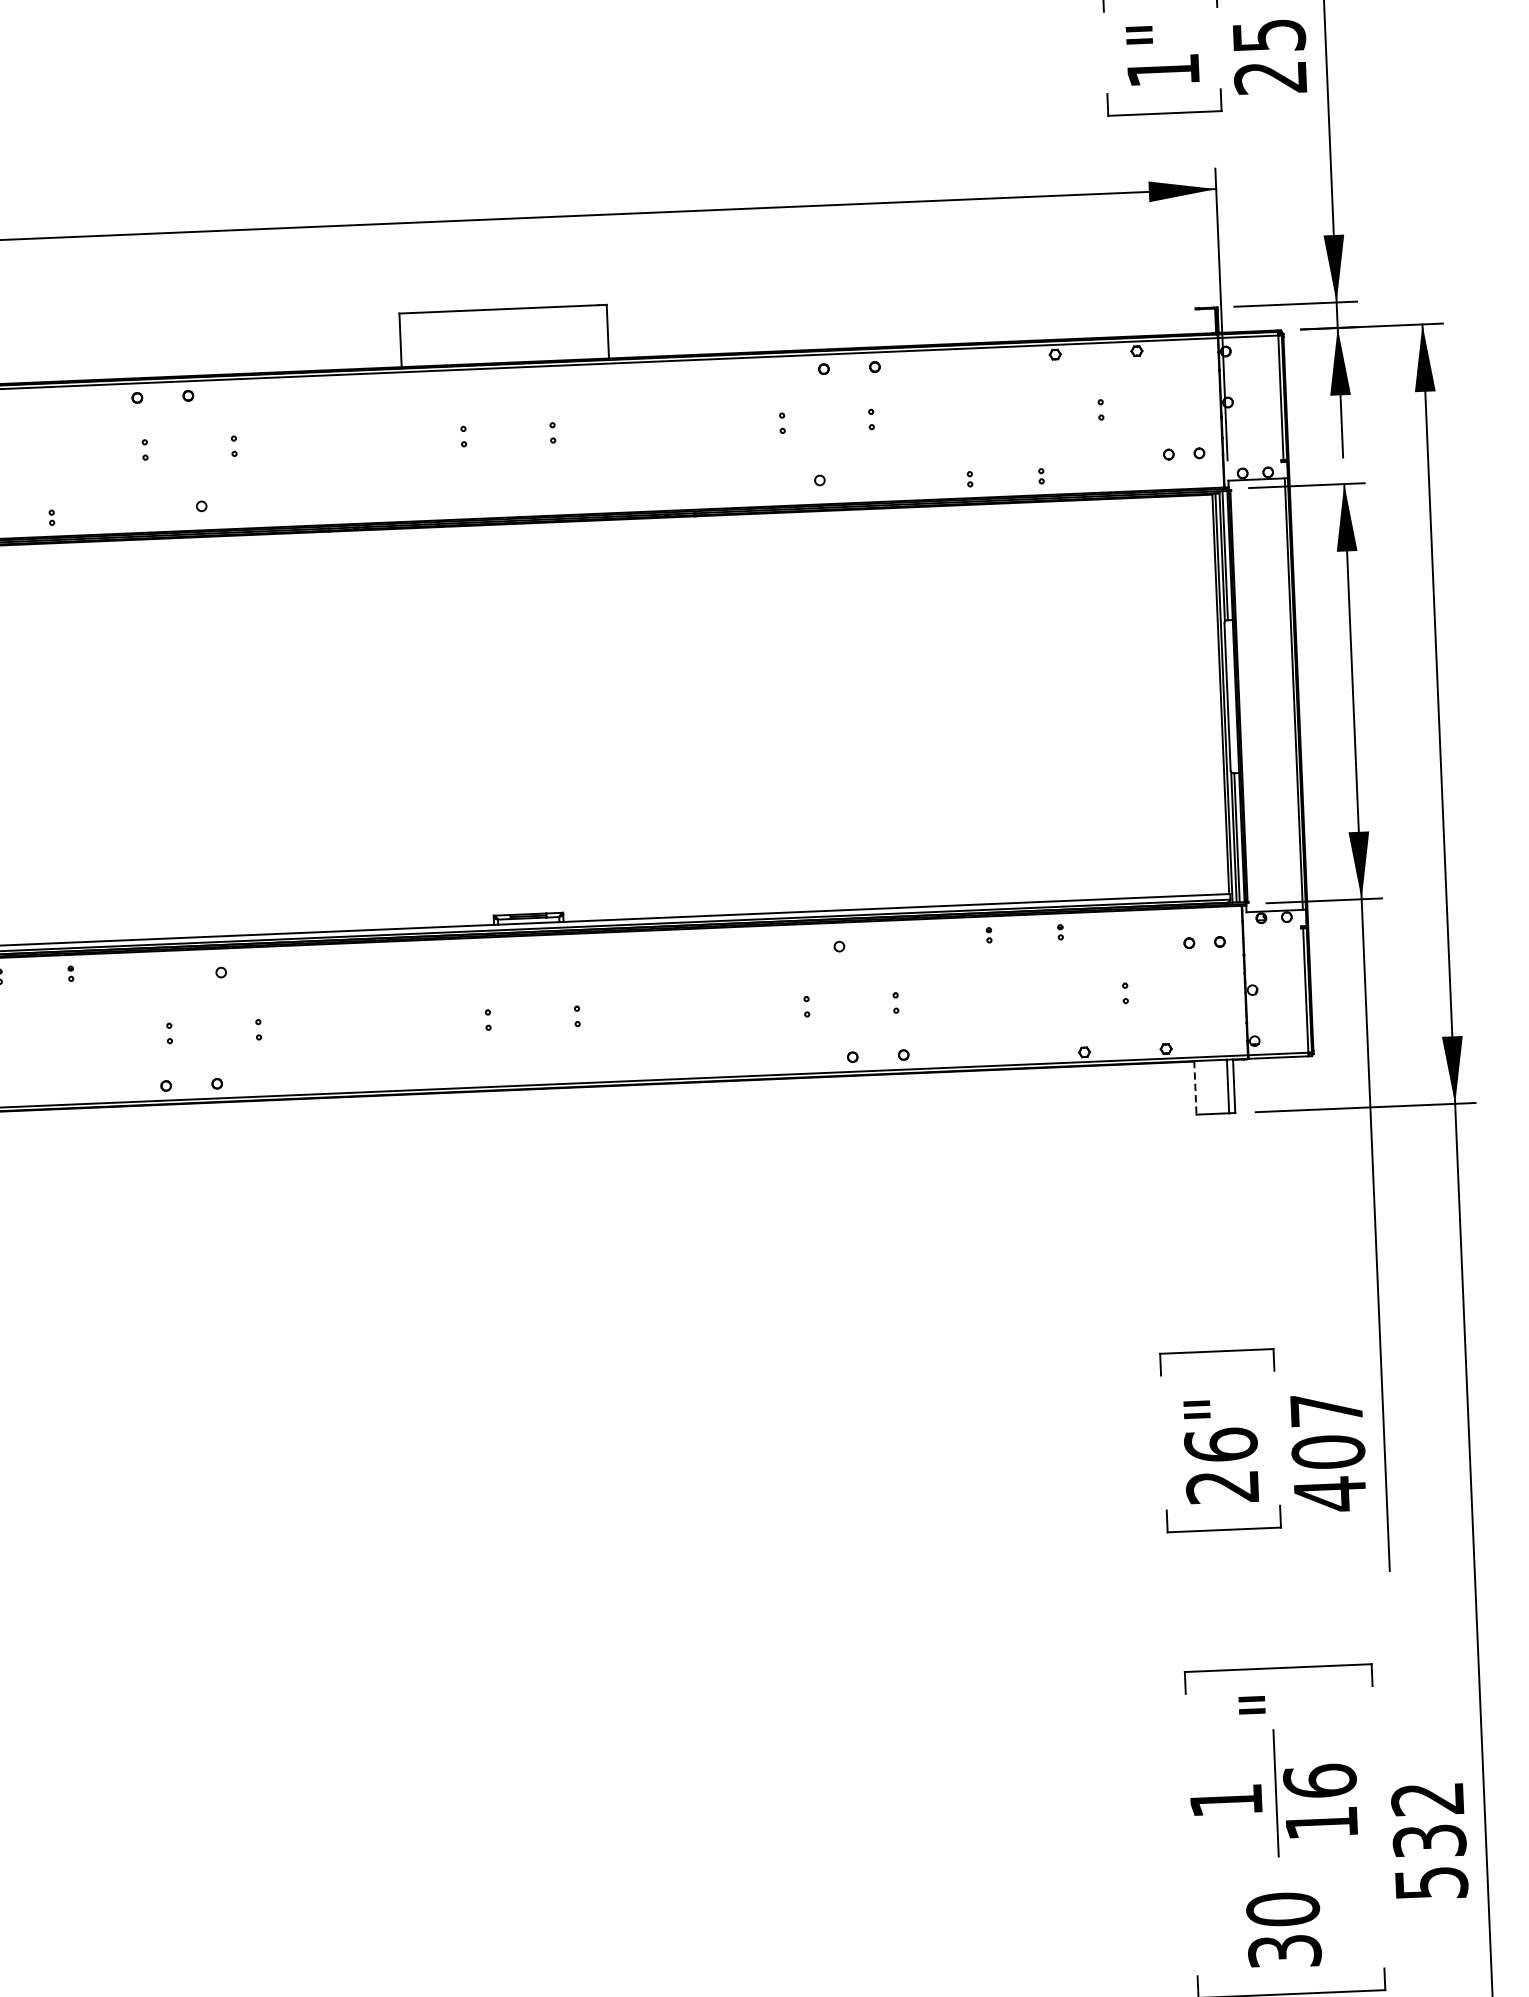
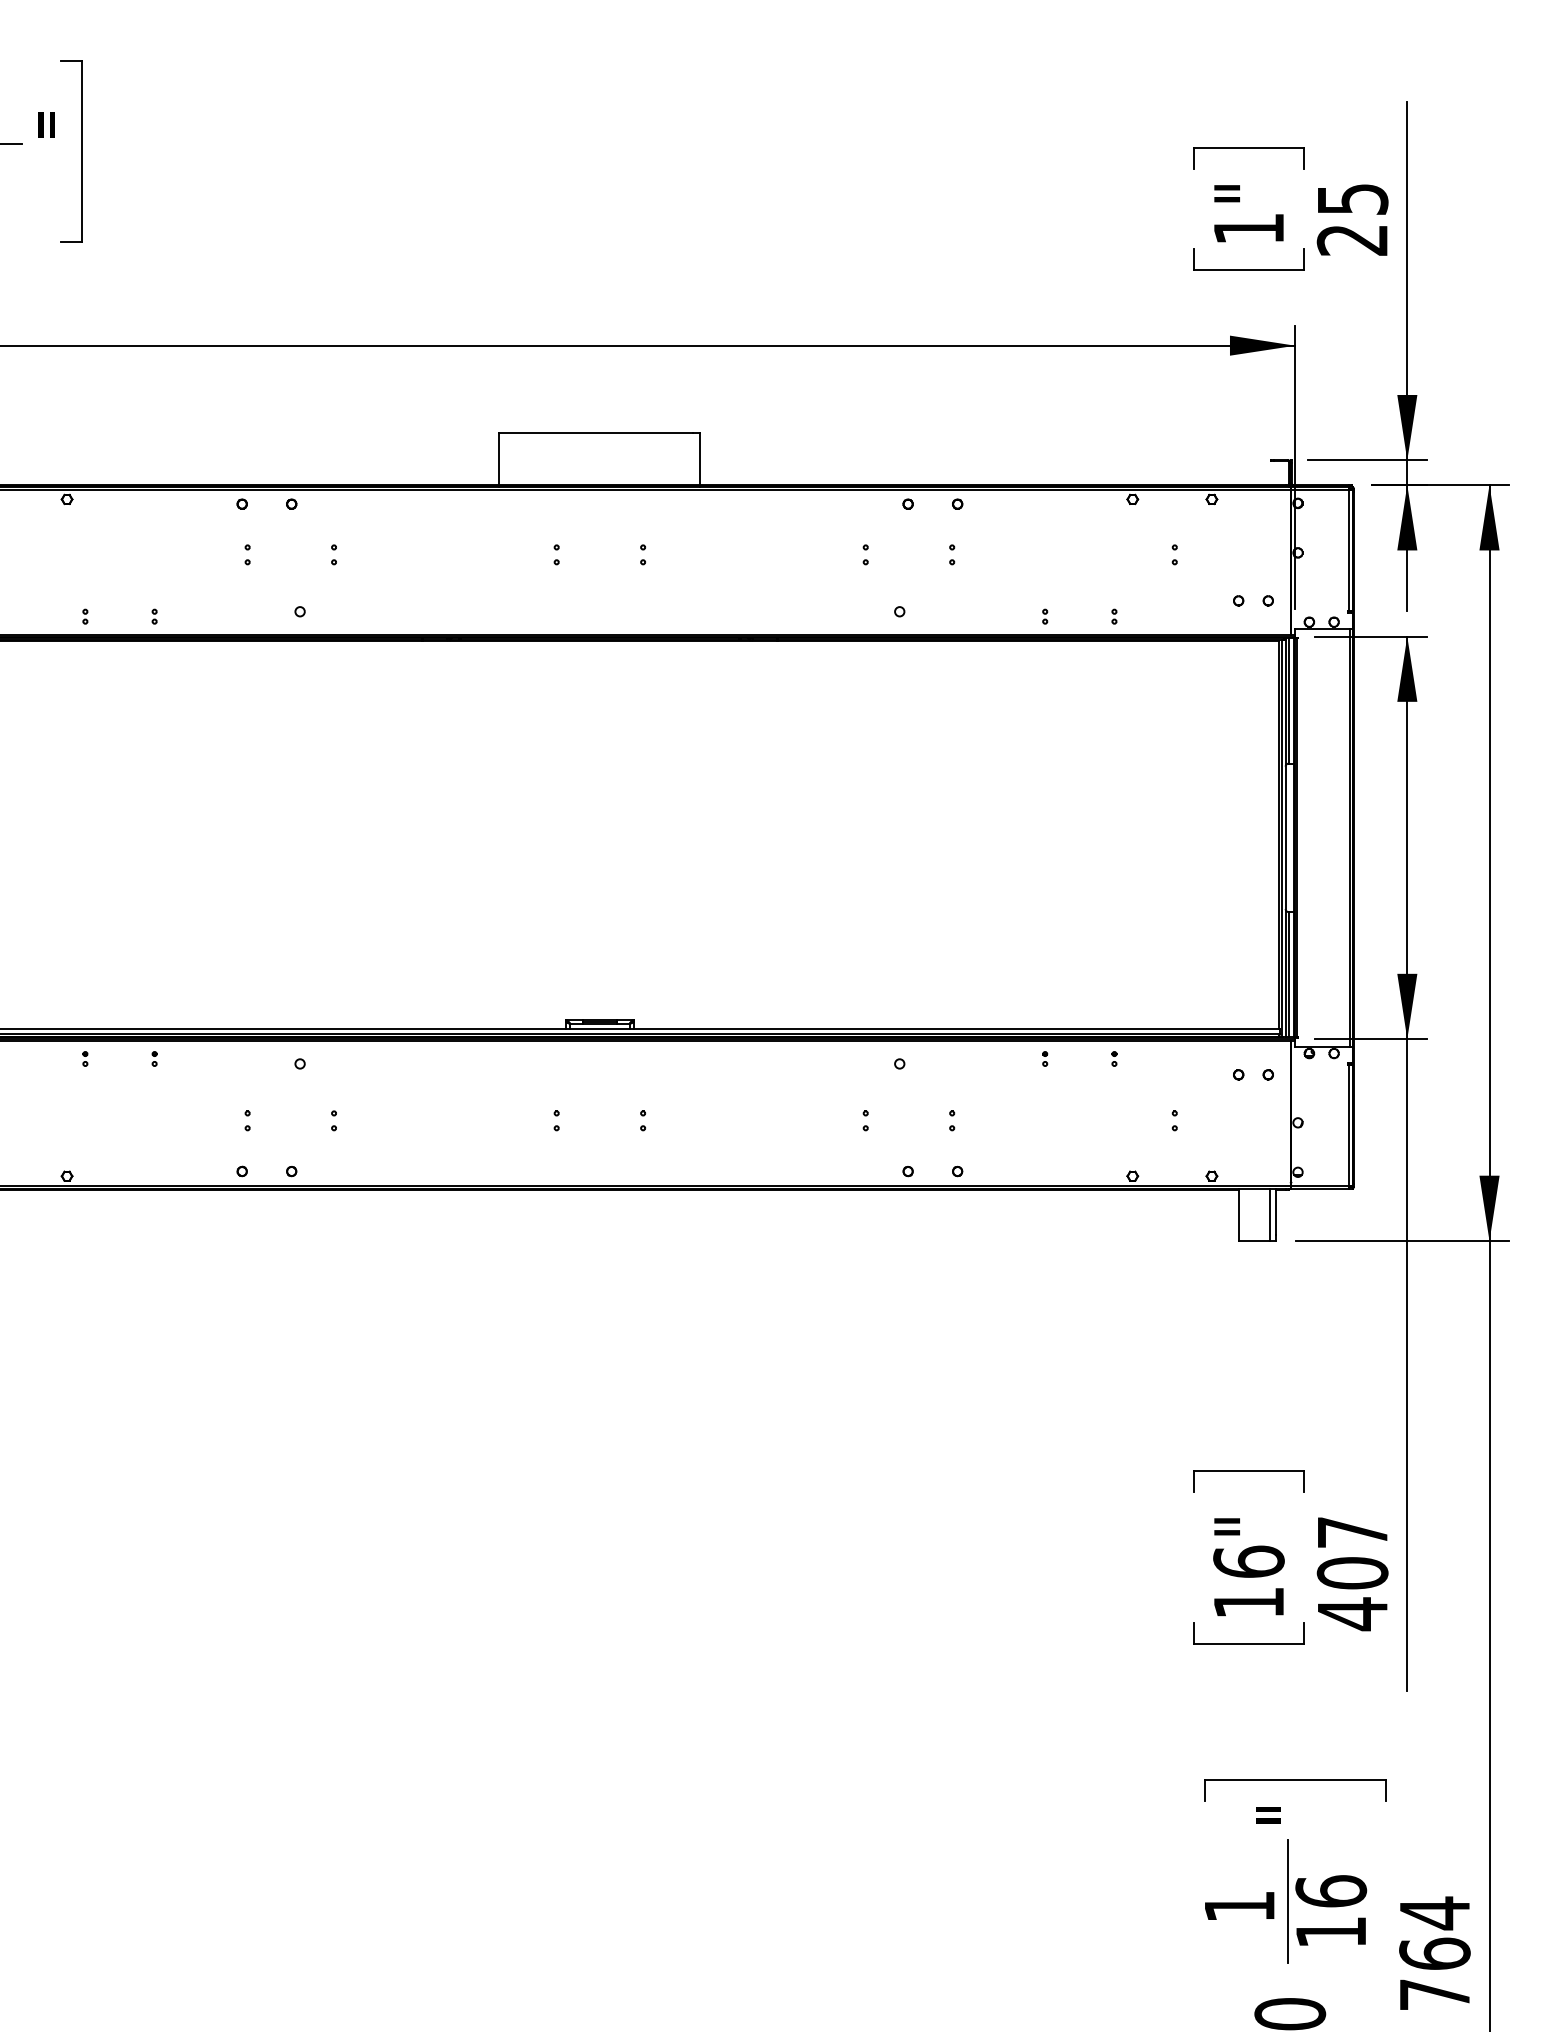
line: (1195, 1088) -> (1238, 1215), dashed -> solid
text: (1222, 1487) -> (1248, 1603), 26" -> 16"
text: (1429, 1840) -> (1434, 1953), 532 -> 764

